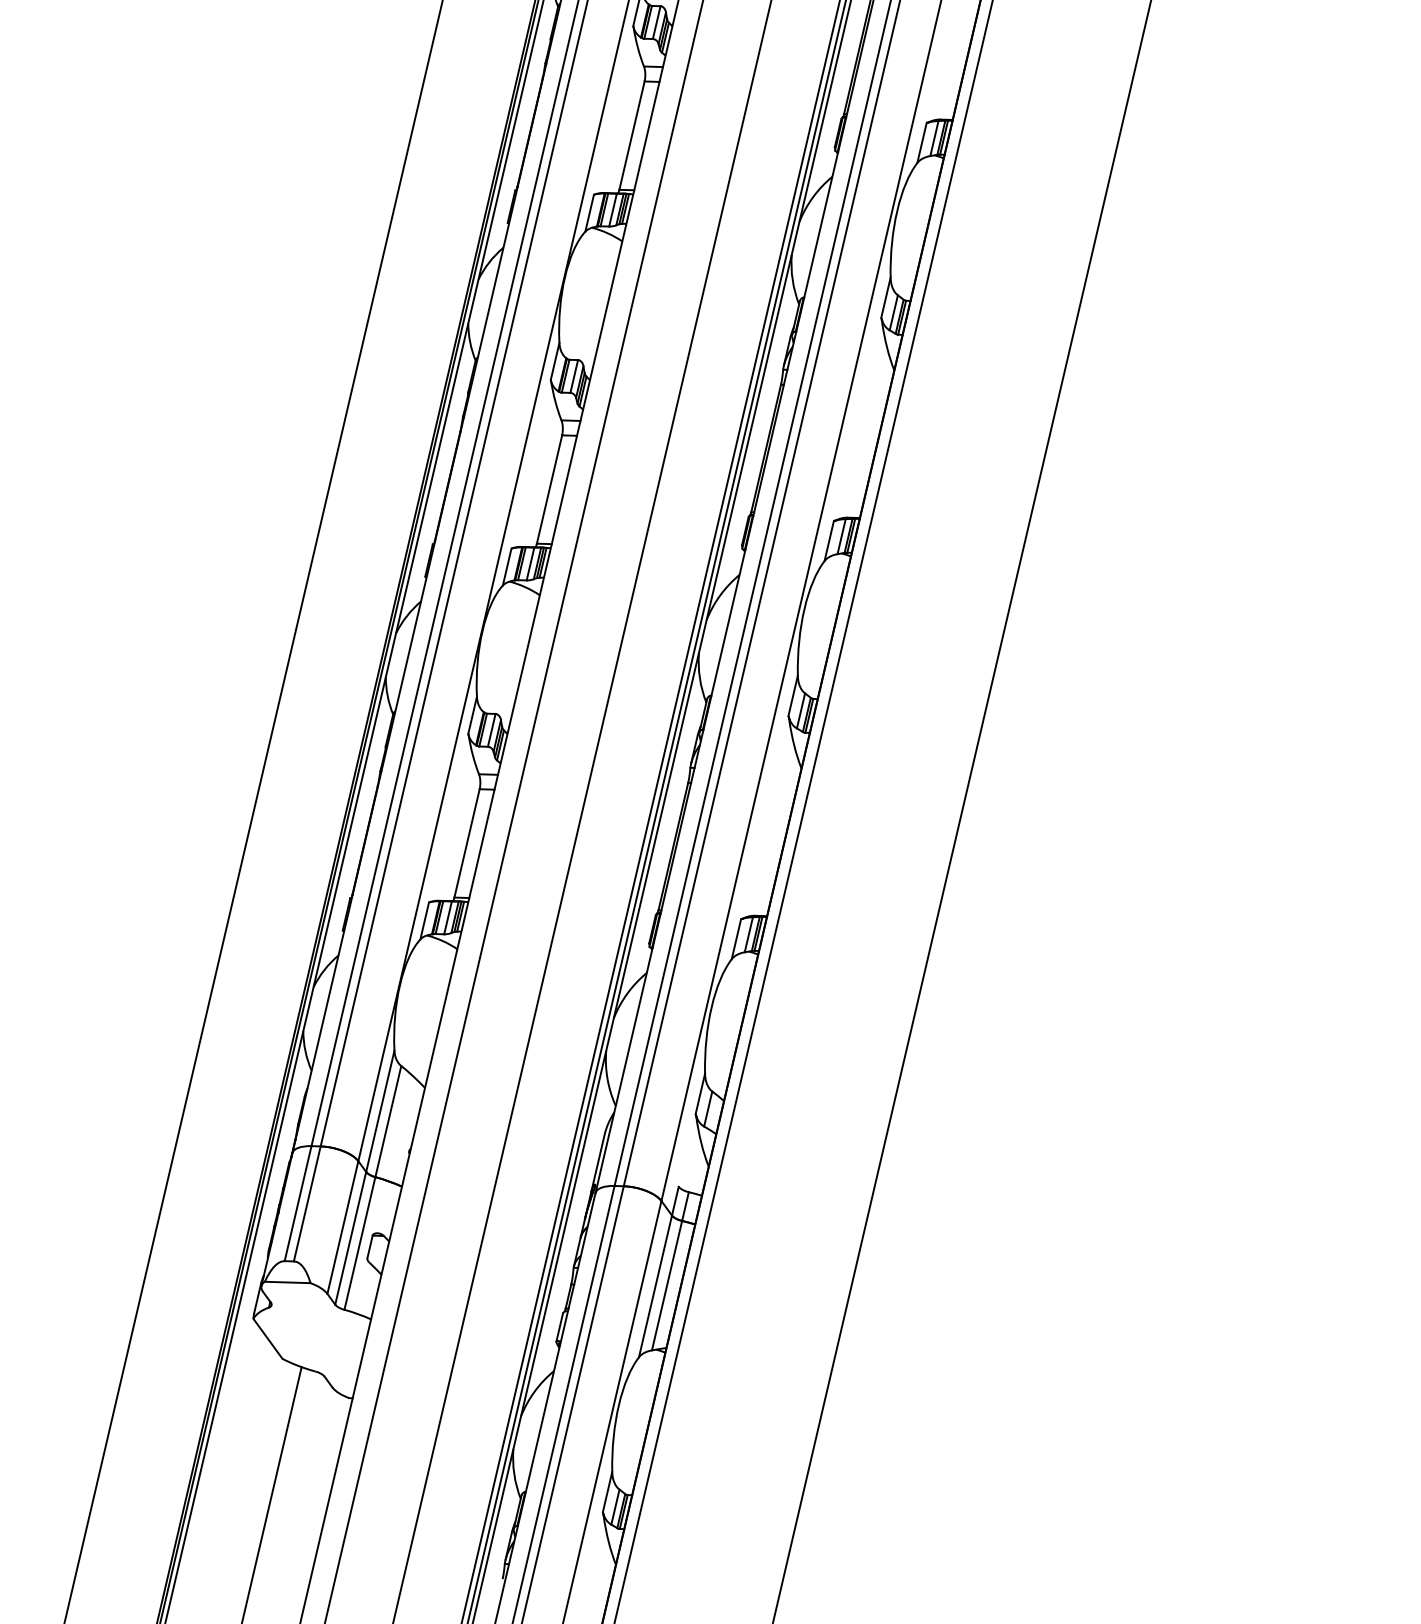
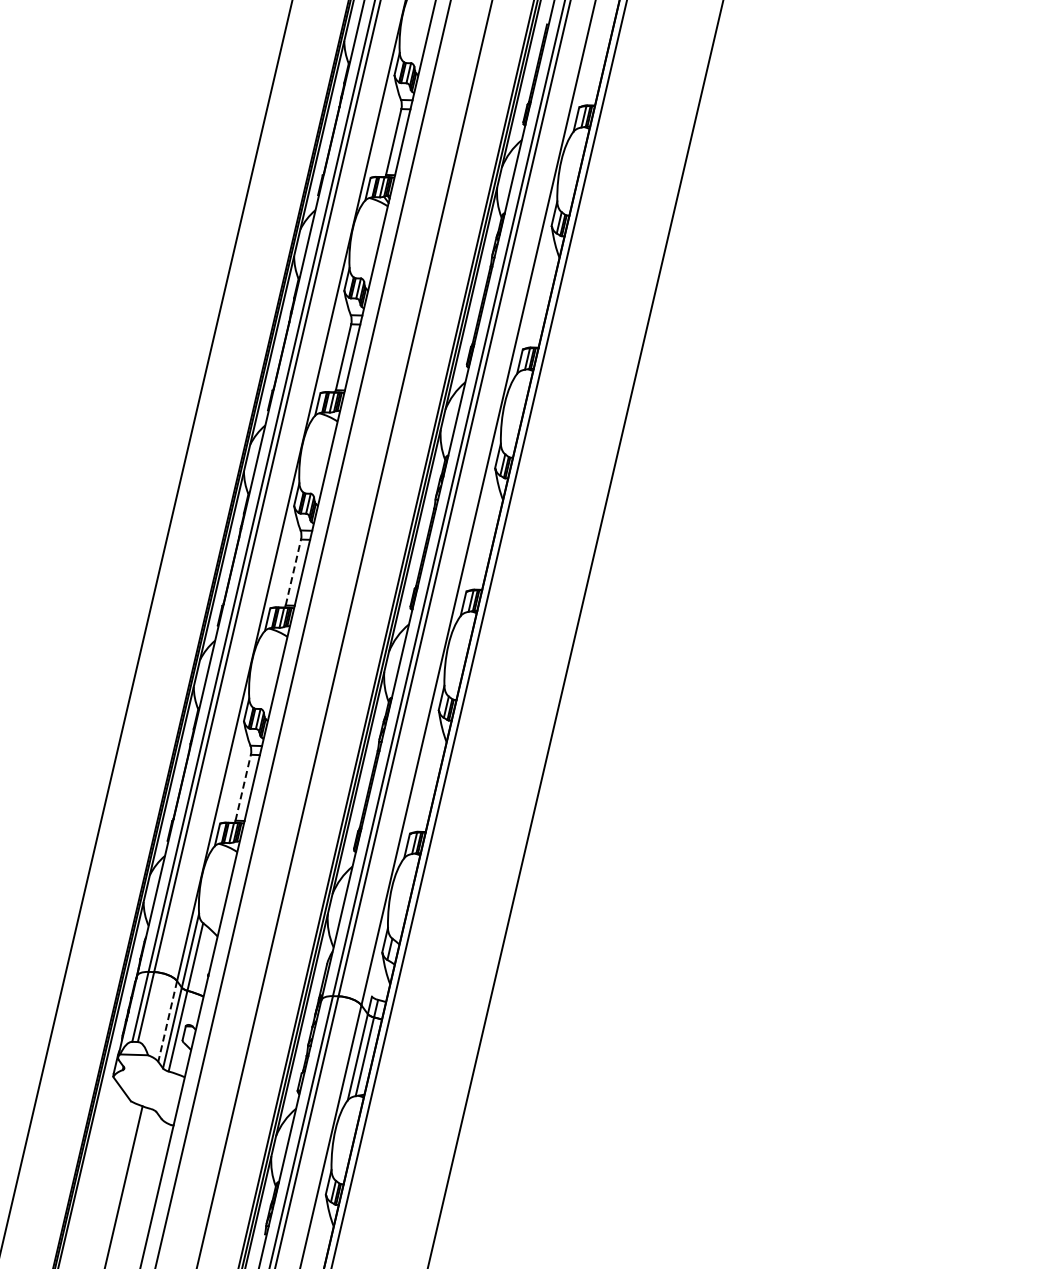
line: (549, 489) -> (293, 572), solid -> dashed
line: (467, 842) -> (243, 787), solid -> dashed
line: (342, 1227) -> (167, 1021), solid -> dashed

